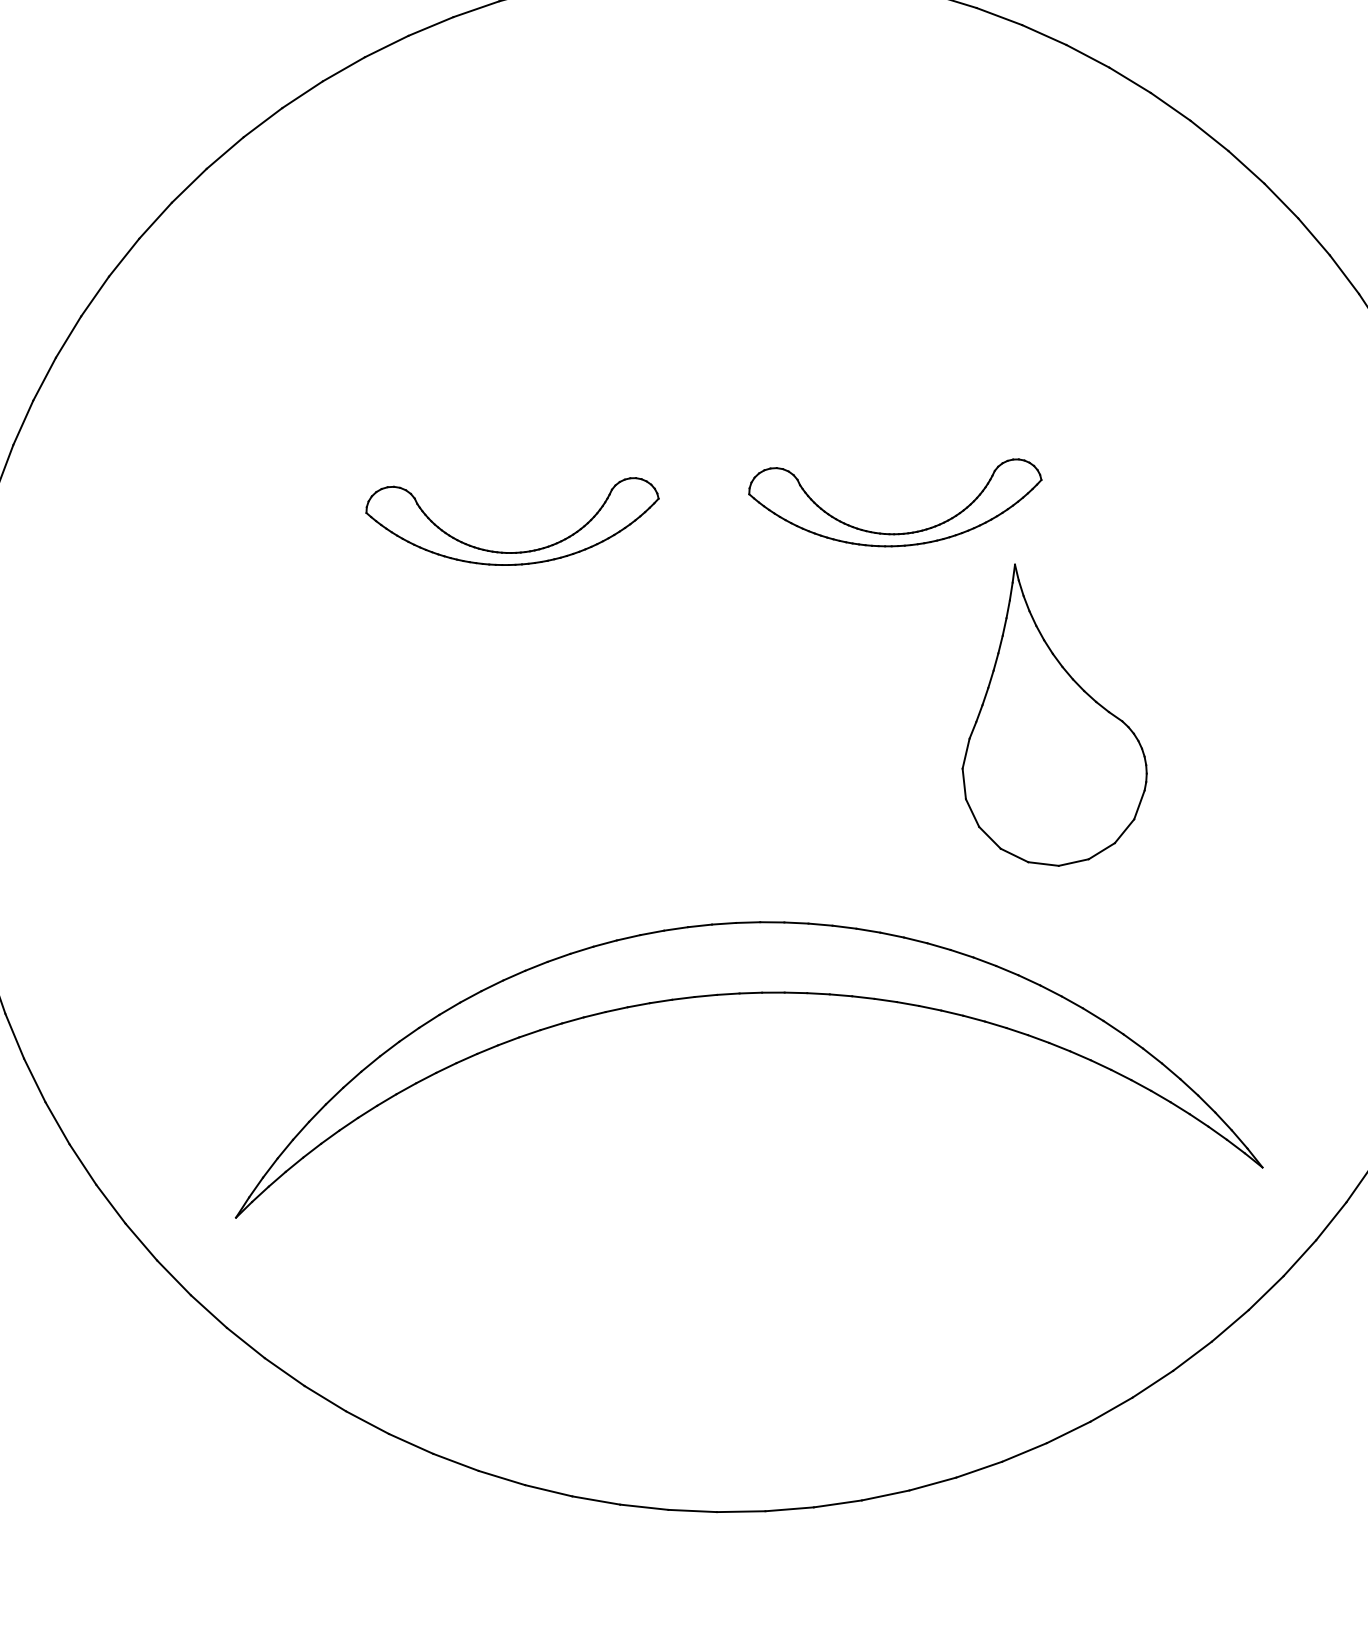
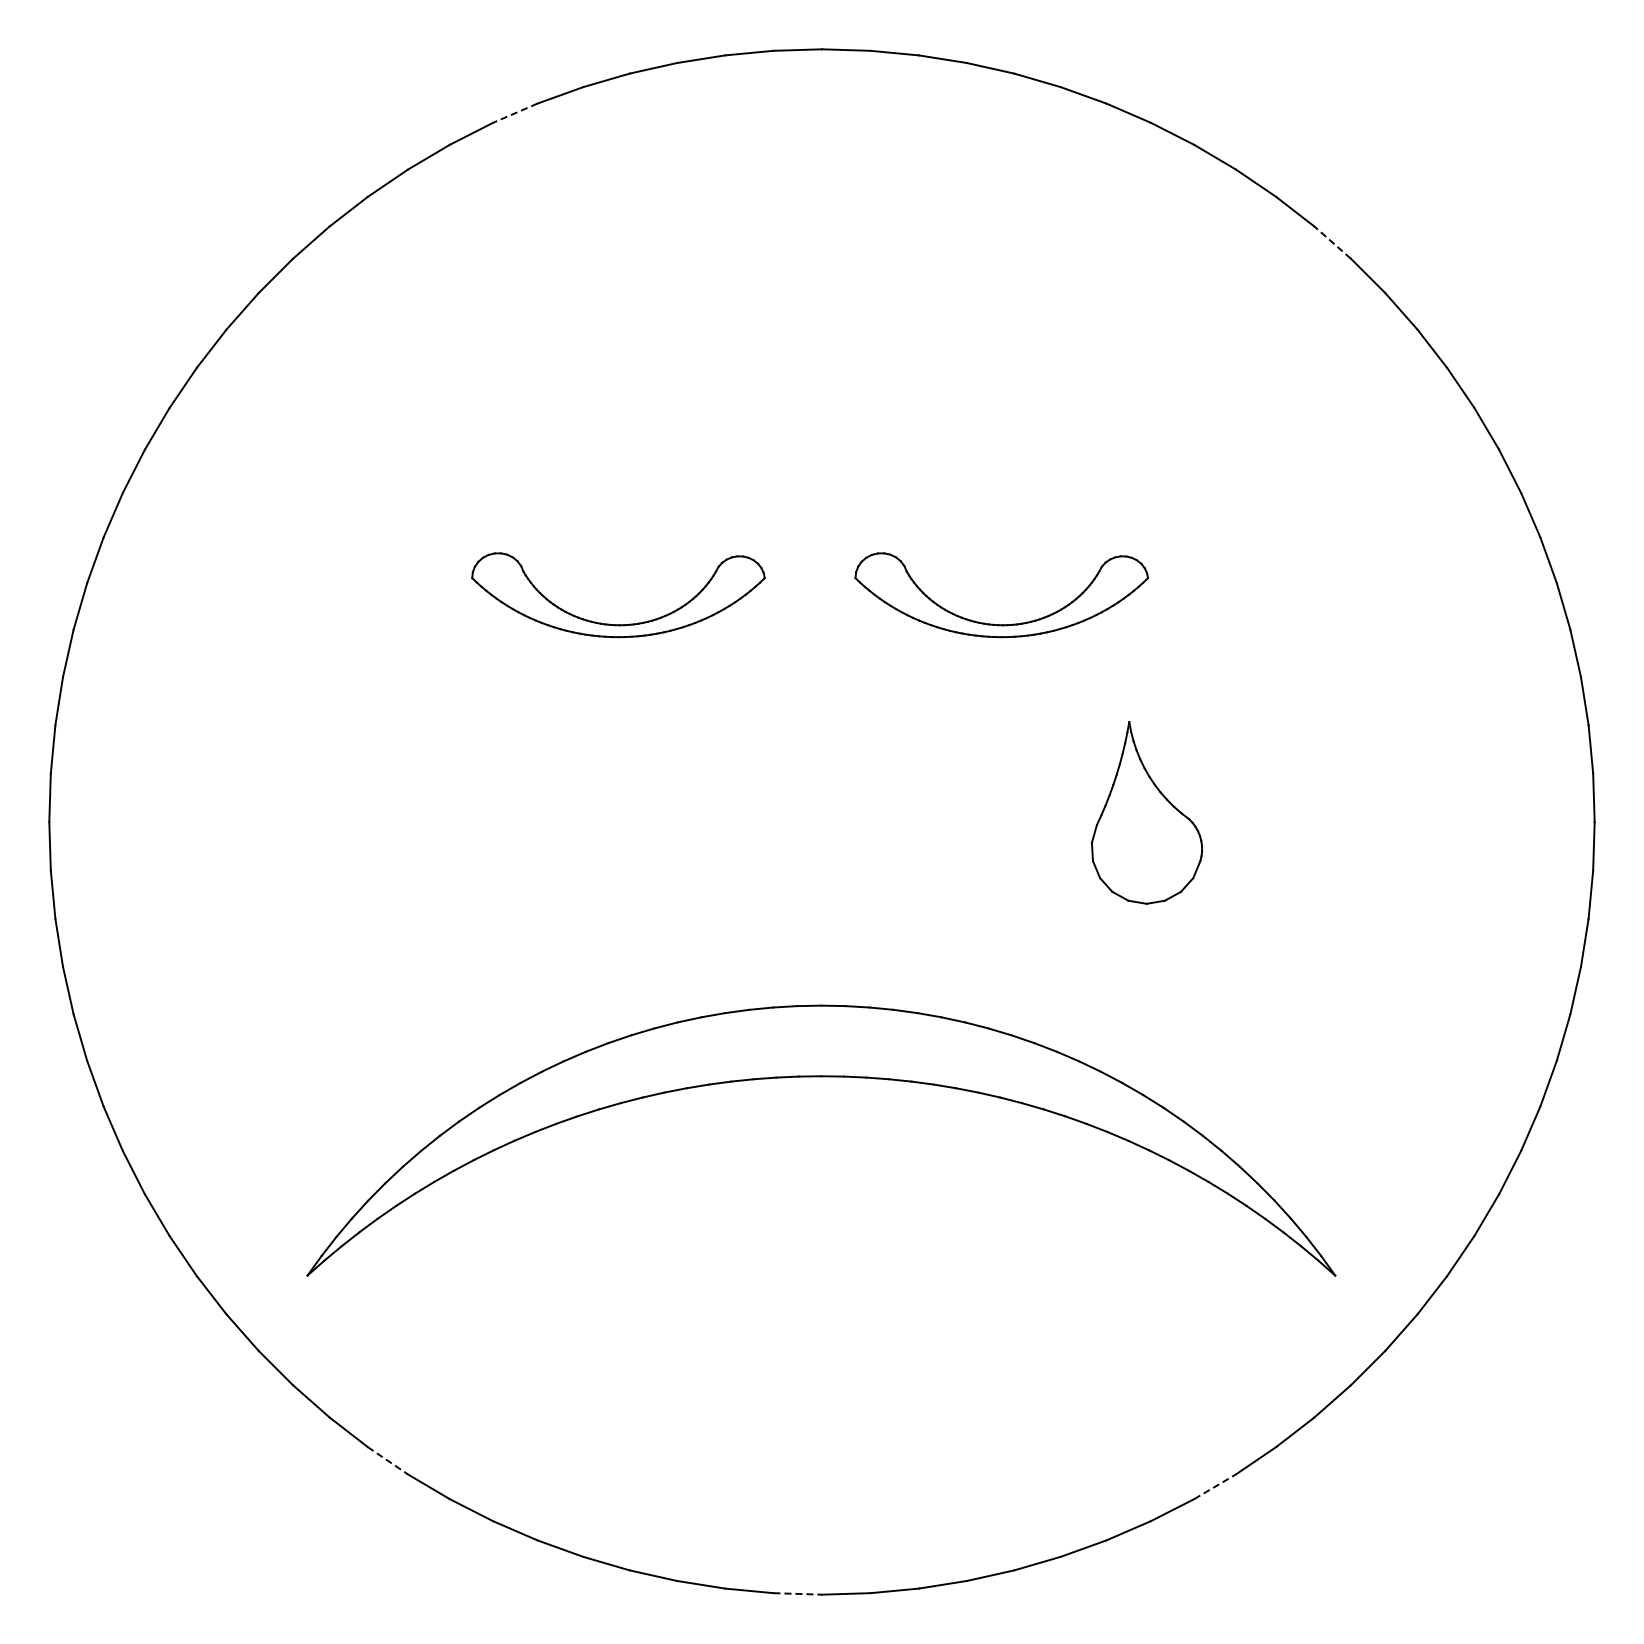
line: (385, 46) -> (514, 113), solid -> dashed
line: (1209, 135) -> (1332, 242), solid -> dashed
part: (1051, 714) -> (1146, 812), size x0.6
line: (1153, 1383) -> (1215, 1486), solid -> dashed
line: (325, 1399) -> (388, 1461), solid -> dashed
line: (741, 1511) -> (798, 1593), solid -> dashed

